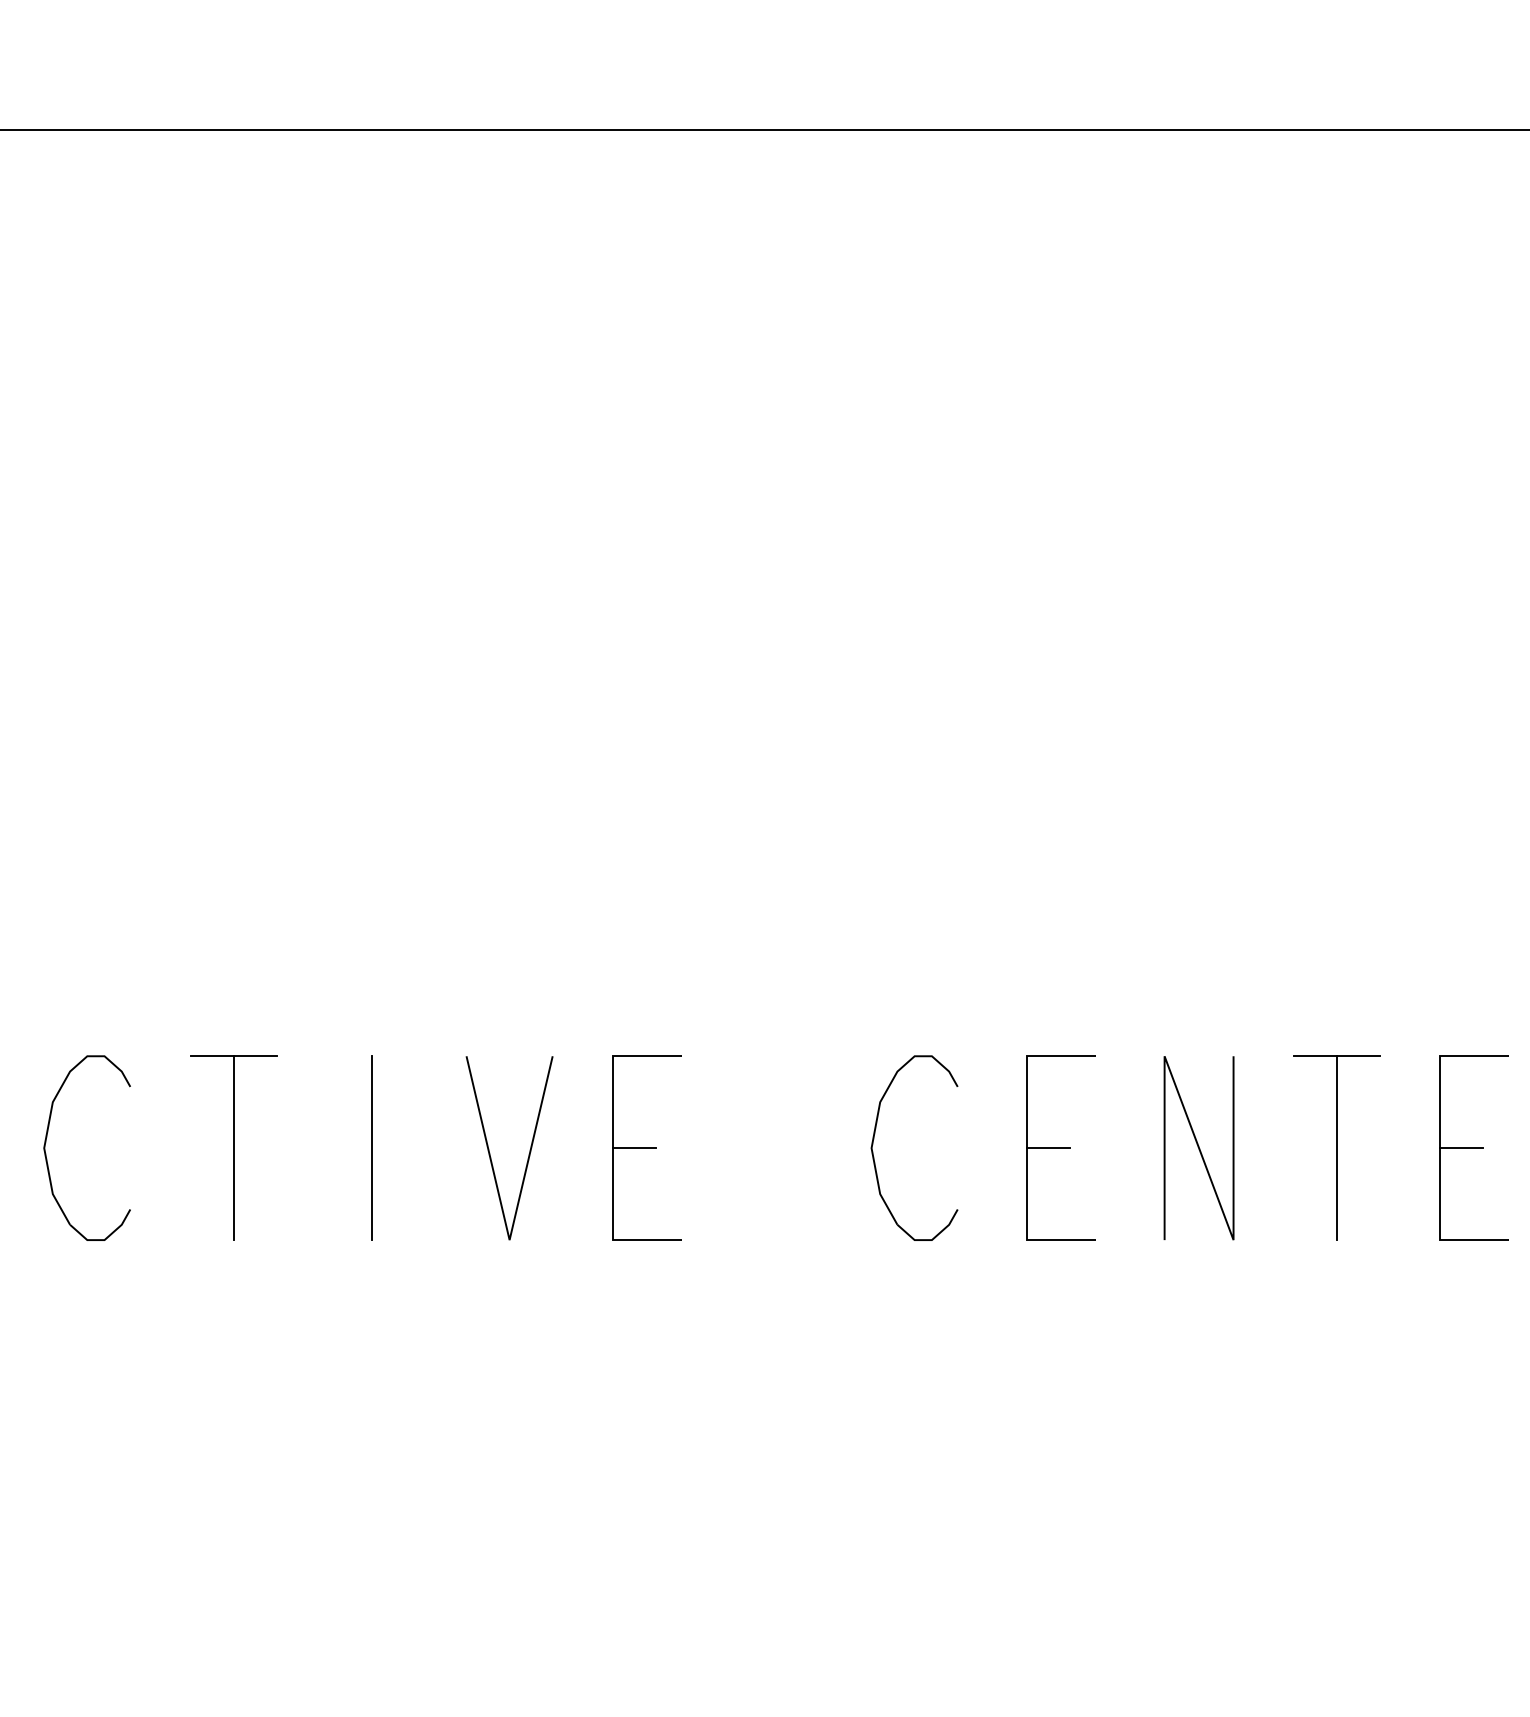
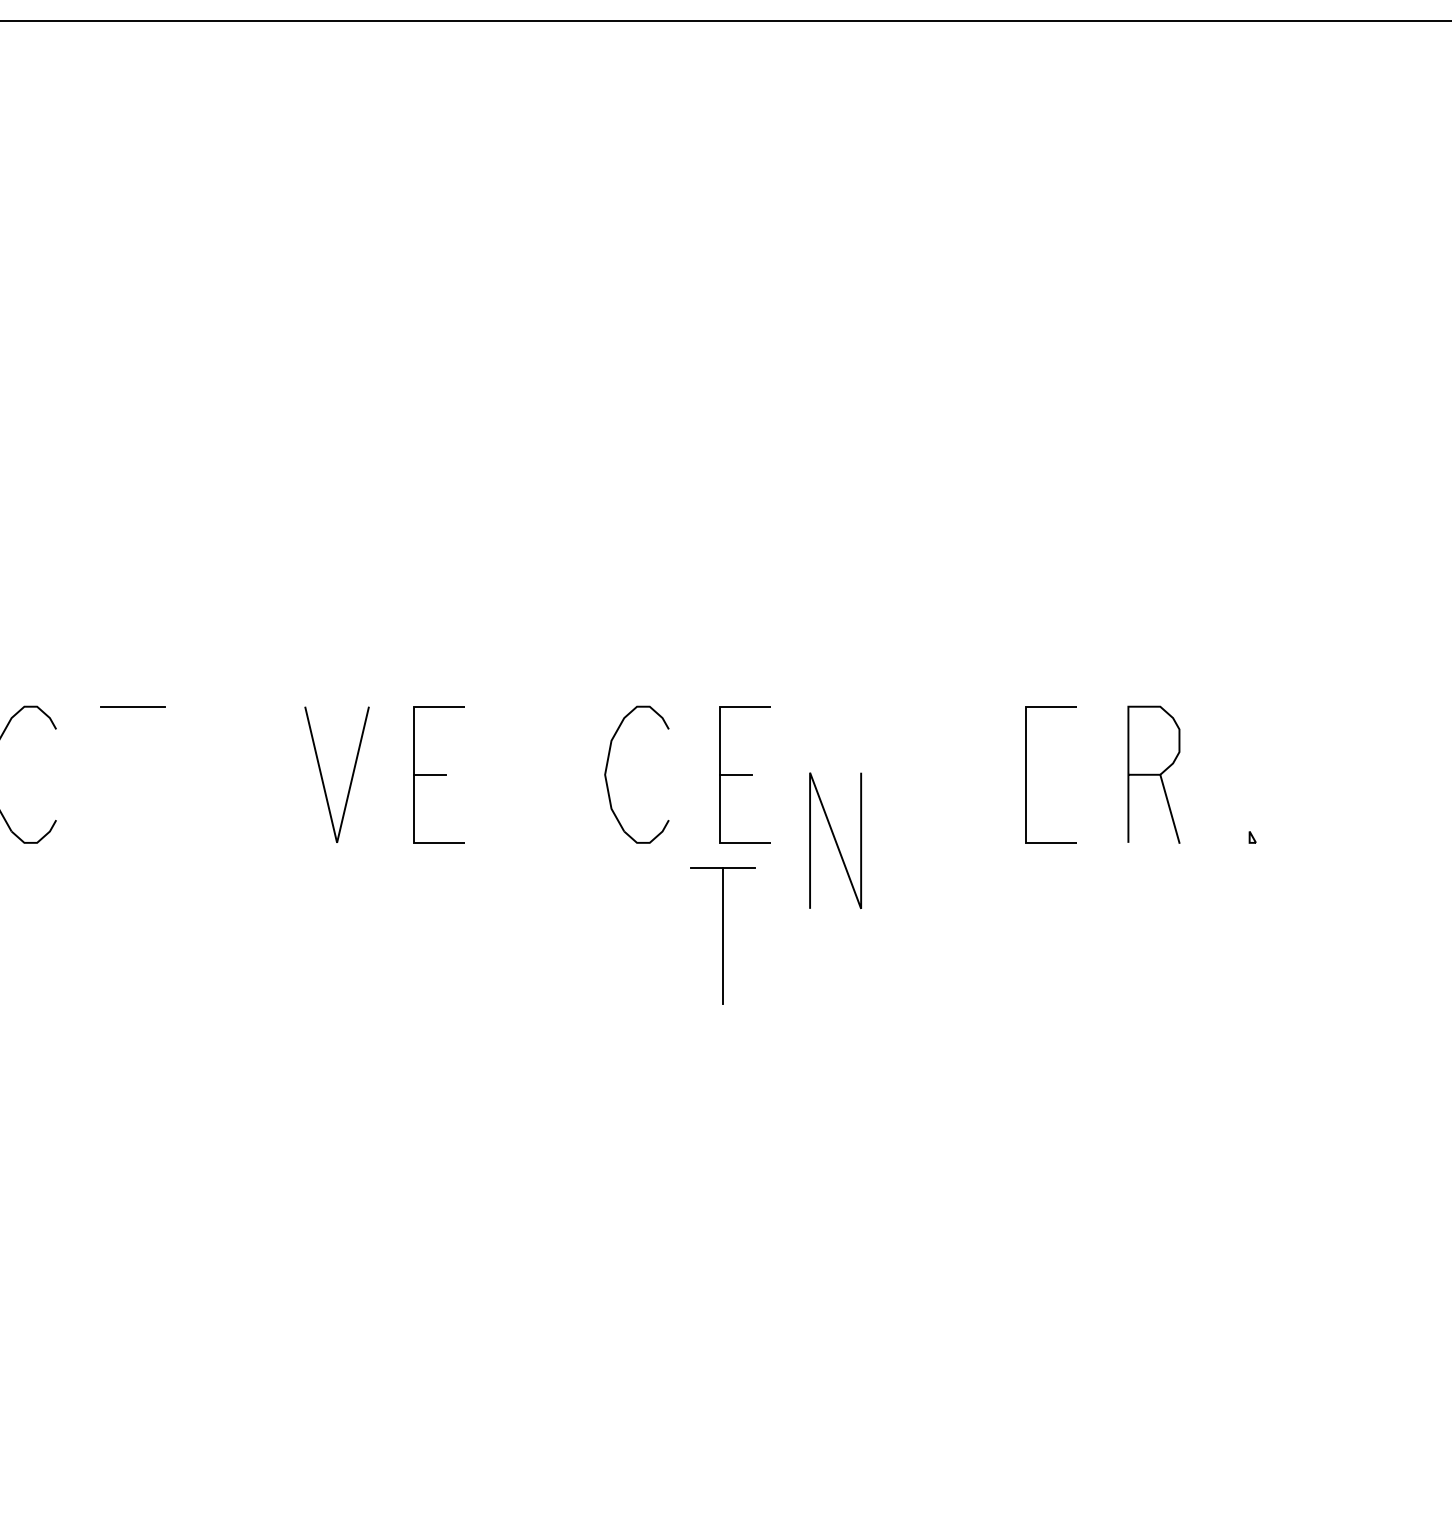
line: (233, 1147) -> (132, 774), removed
line: (371, 1147) -> (234, 774), removed
line: (1198, 1147) -> (835, 840), moved
part: (1336, 1147) -> (722, 935), moved
line: (1462, 1147) -> (1042, 774), removed

